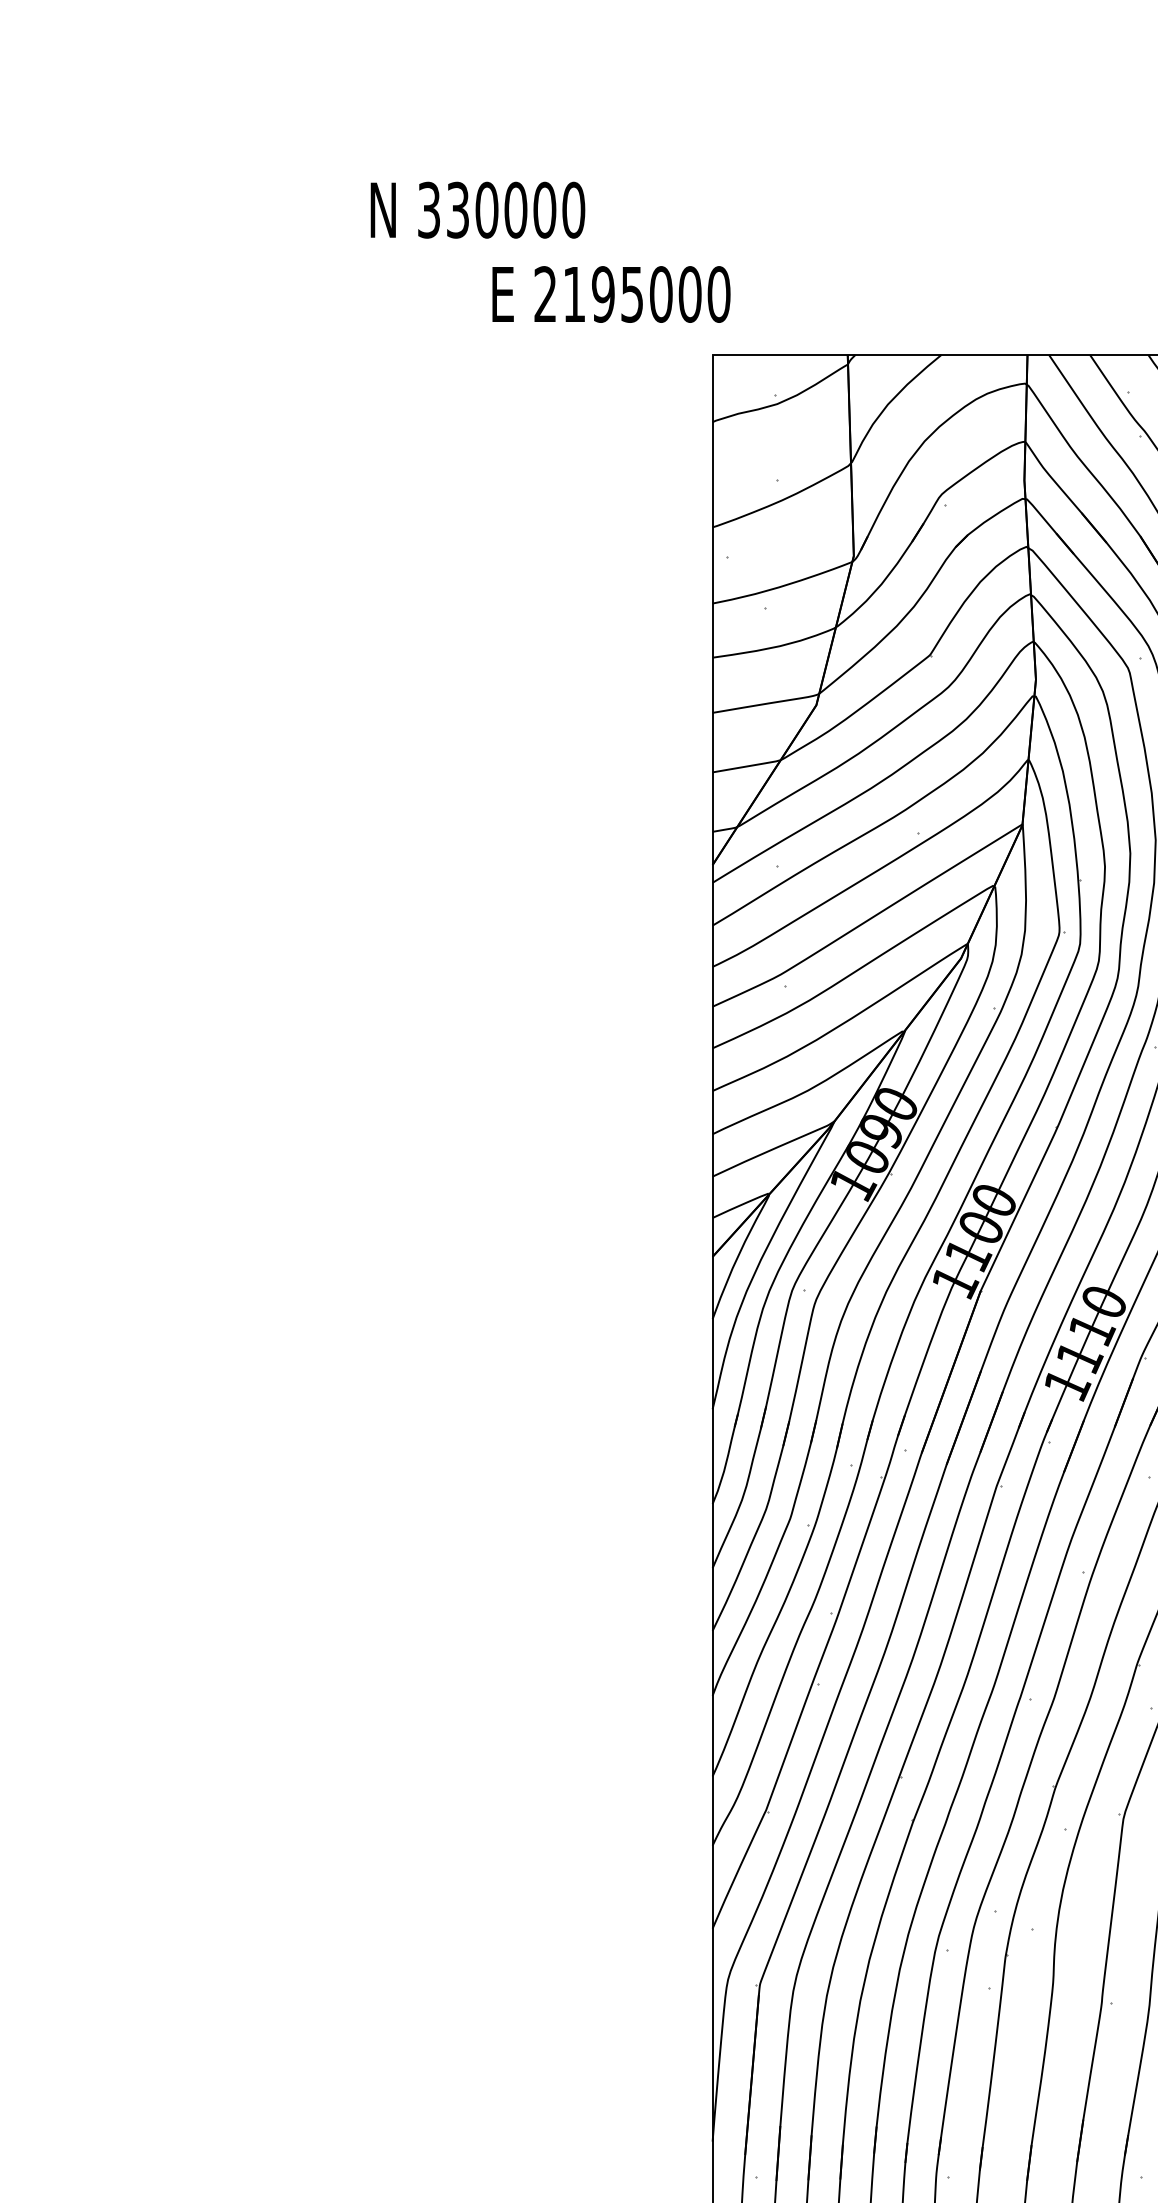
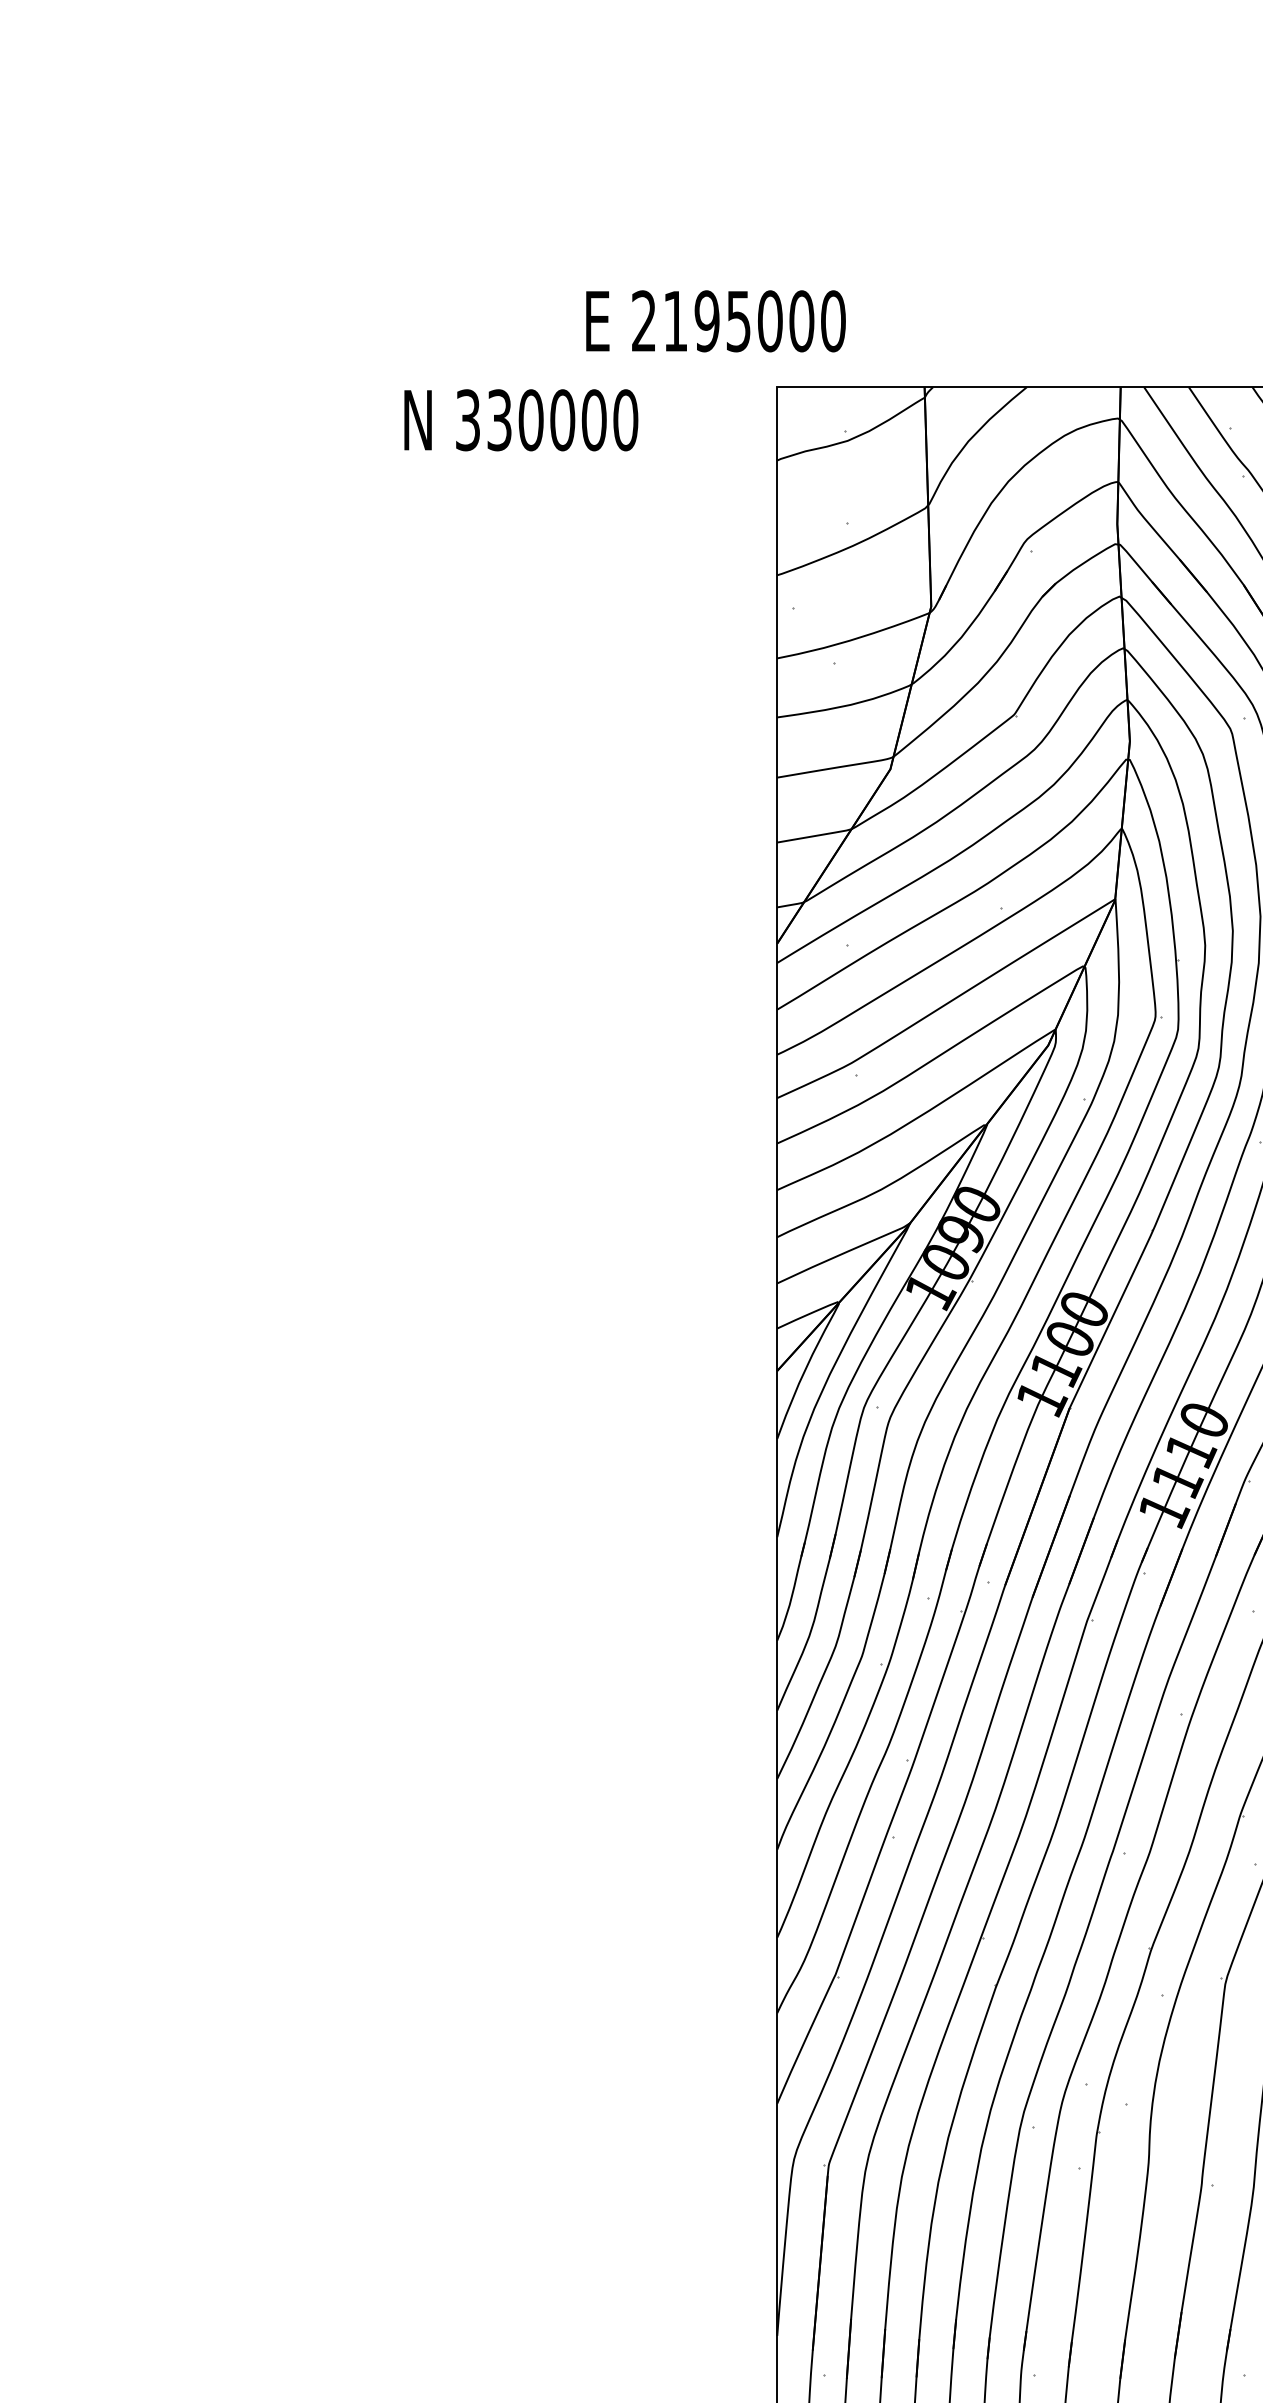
text: (477, 209) -> (520, 419), moved
text: (611, 294) -> (716, 321), moved

